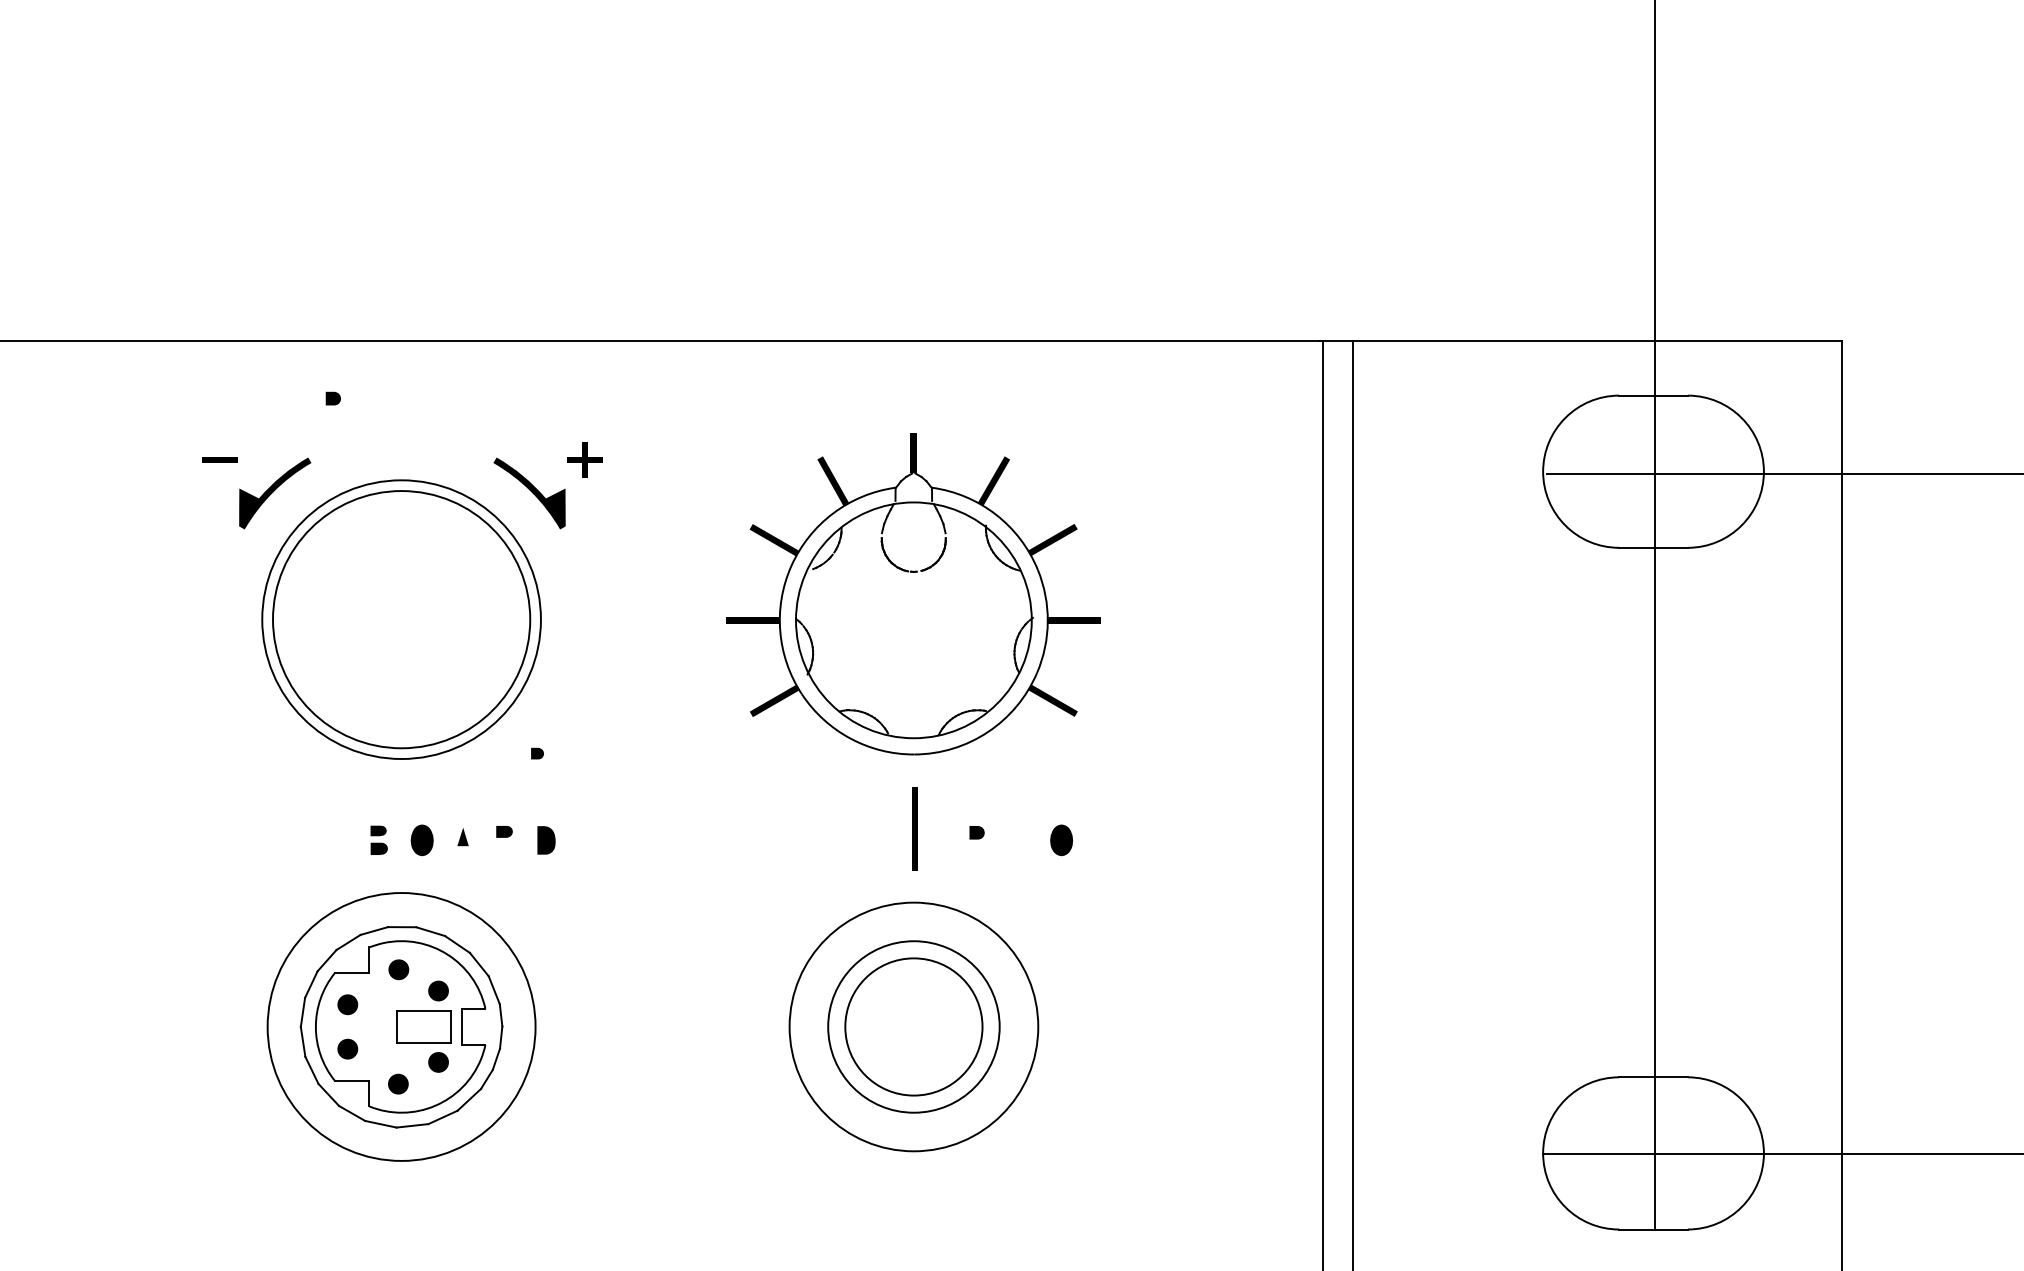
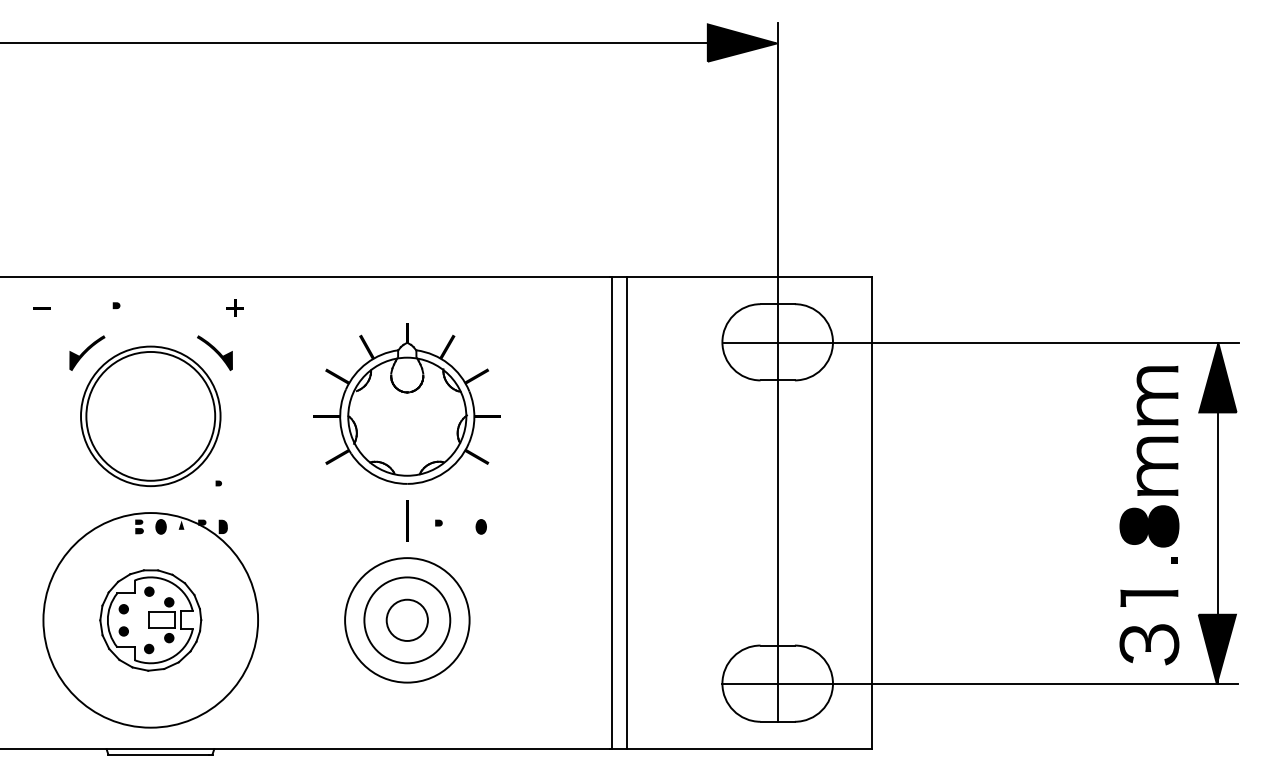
part: (582, 458) -> (234, 307), moved
line: (219, 460) -> (41, 308), moved
circle: (401, 1027) -> (150, 620), size x1.6
circle: (912, 1027) -> (406, 620), size x0.6

